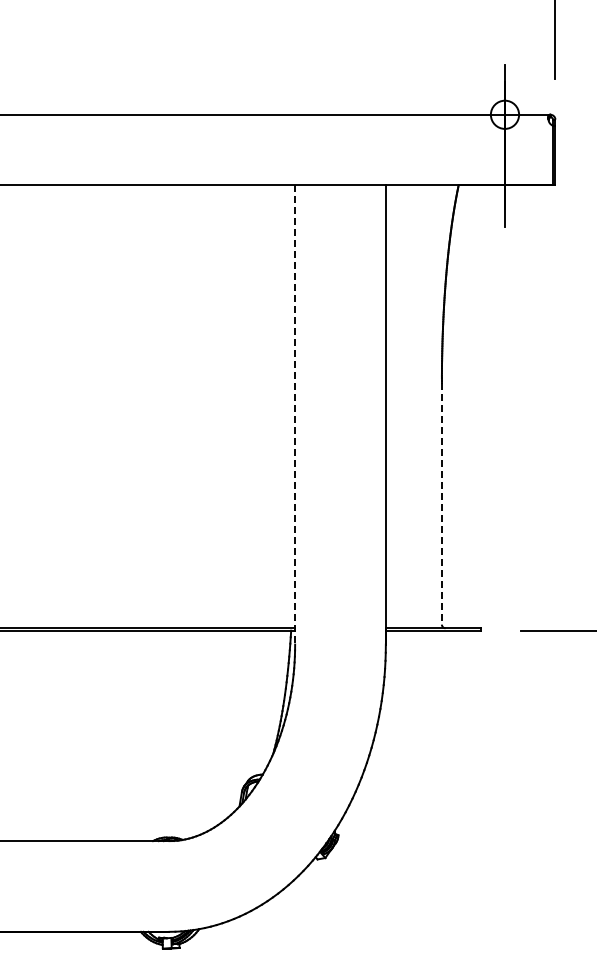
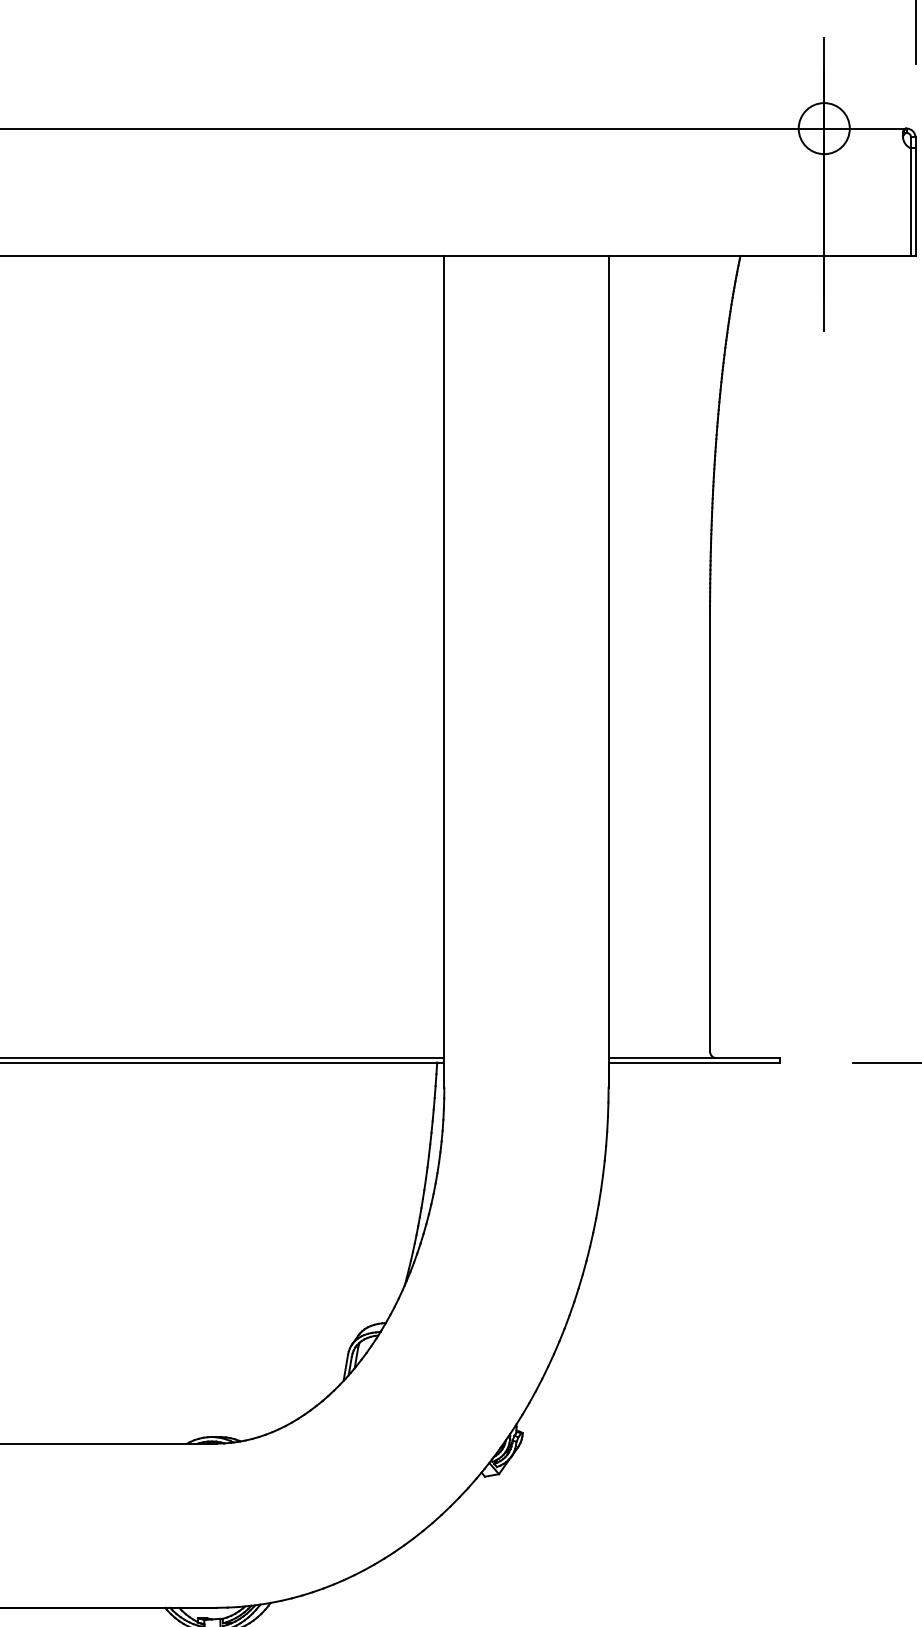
line: (295, 414) -> (444, 671), dashed -> solid
line: (441, 503) -> (709, 832), dashed -> solid

